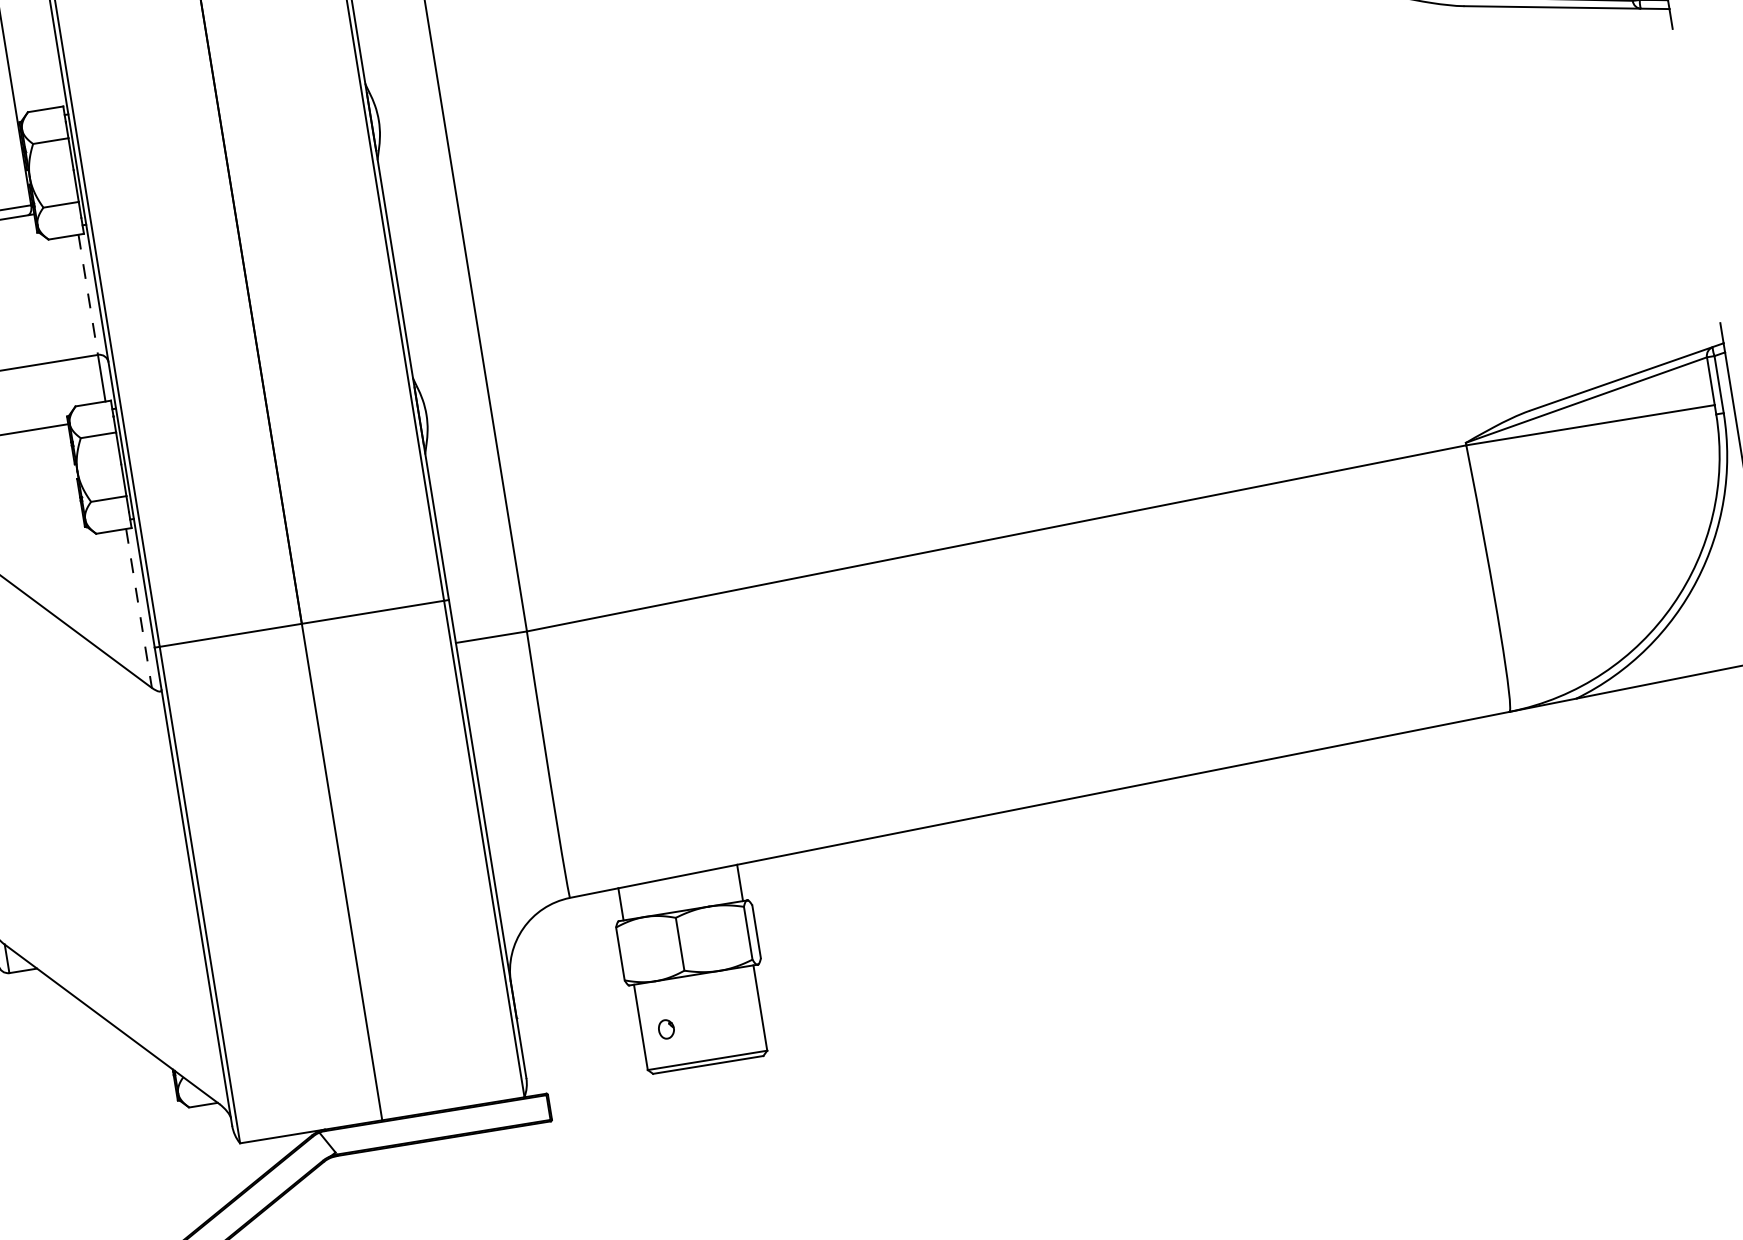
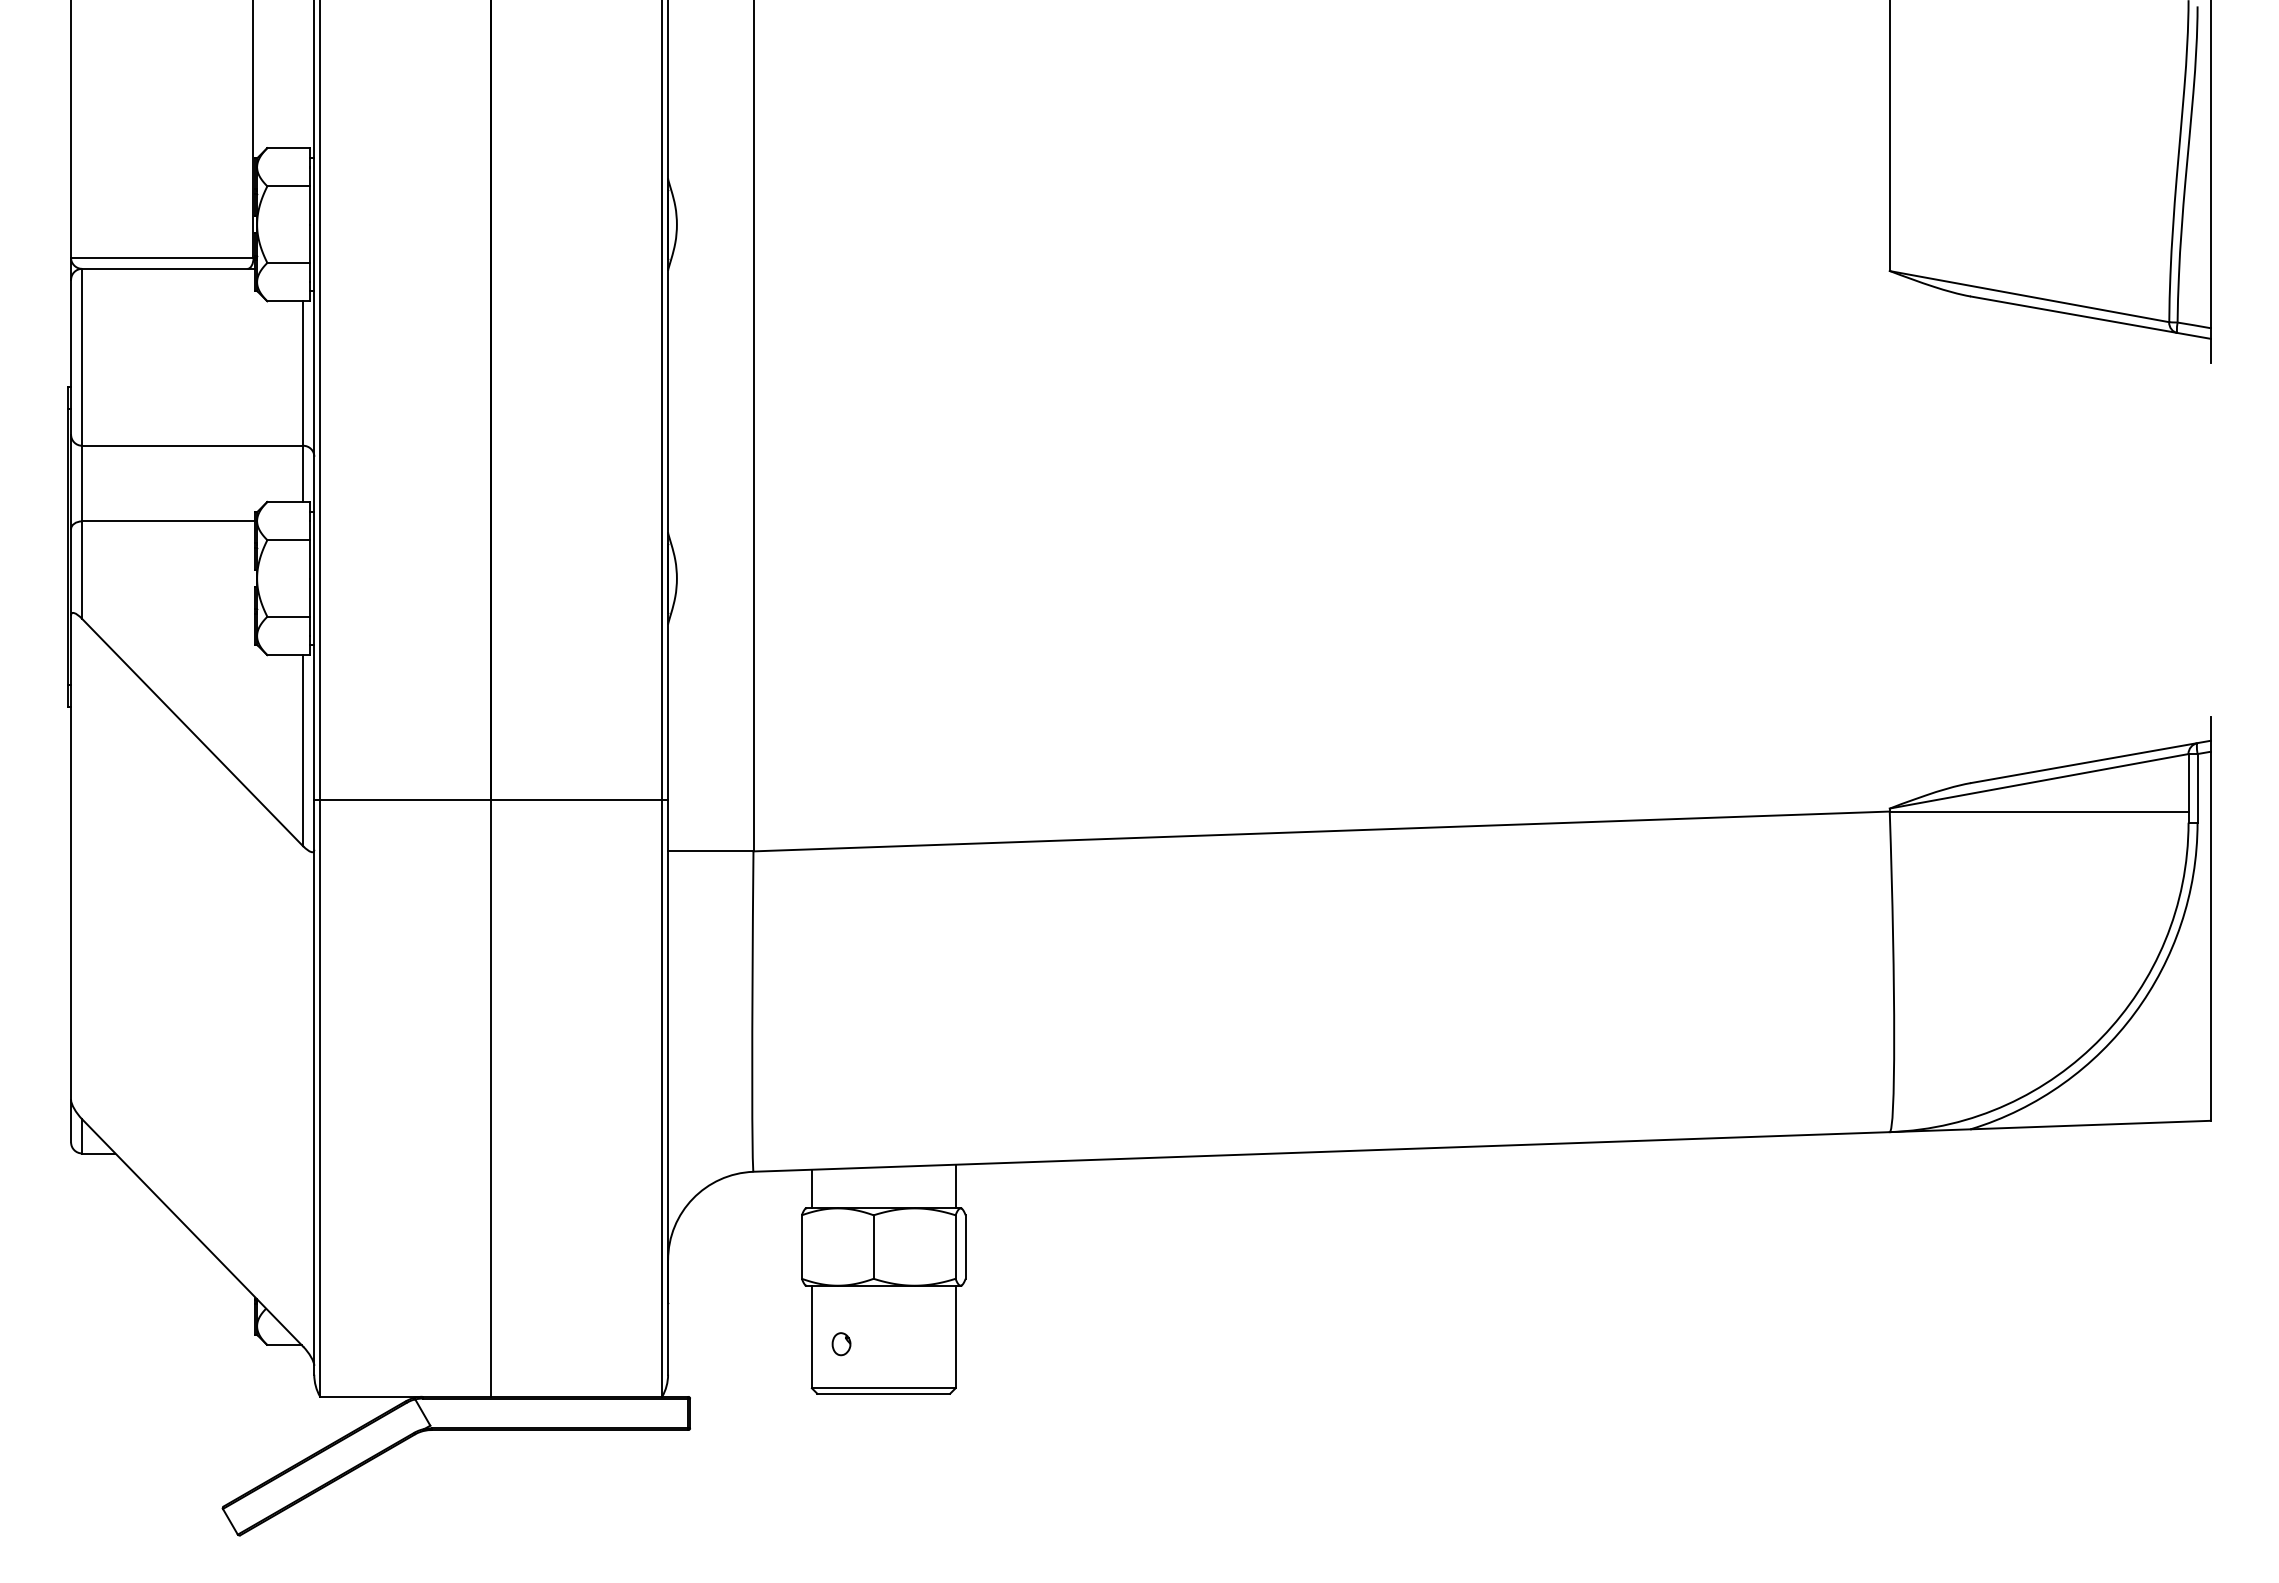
line: (88, 295) -> (303, 374), dashed -> solid
line: (139, 608) -> (303, 750), dashed -> solid

